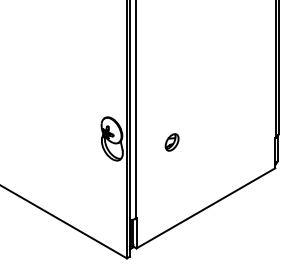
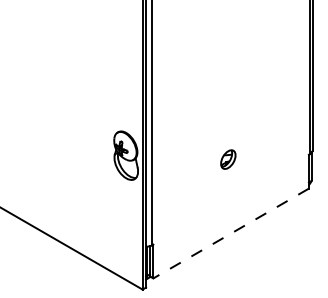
part: (172, 142) -> (228, 159), moved
line: (206, 208) -> (231, 233), solid -> dashed

